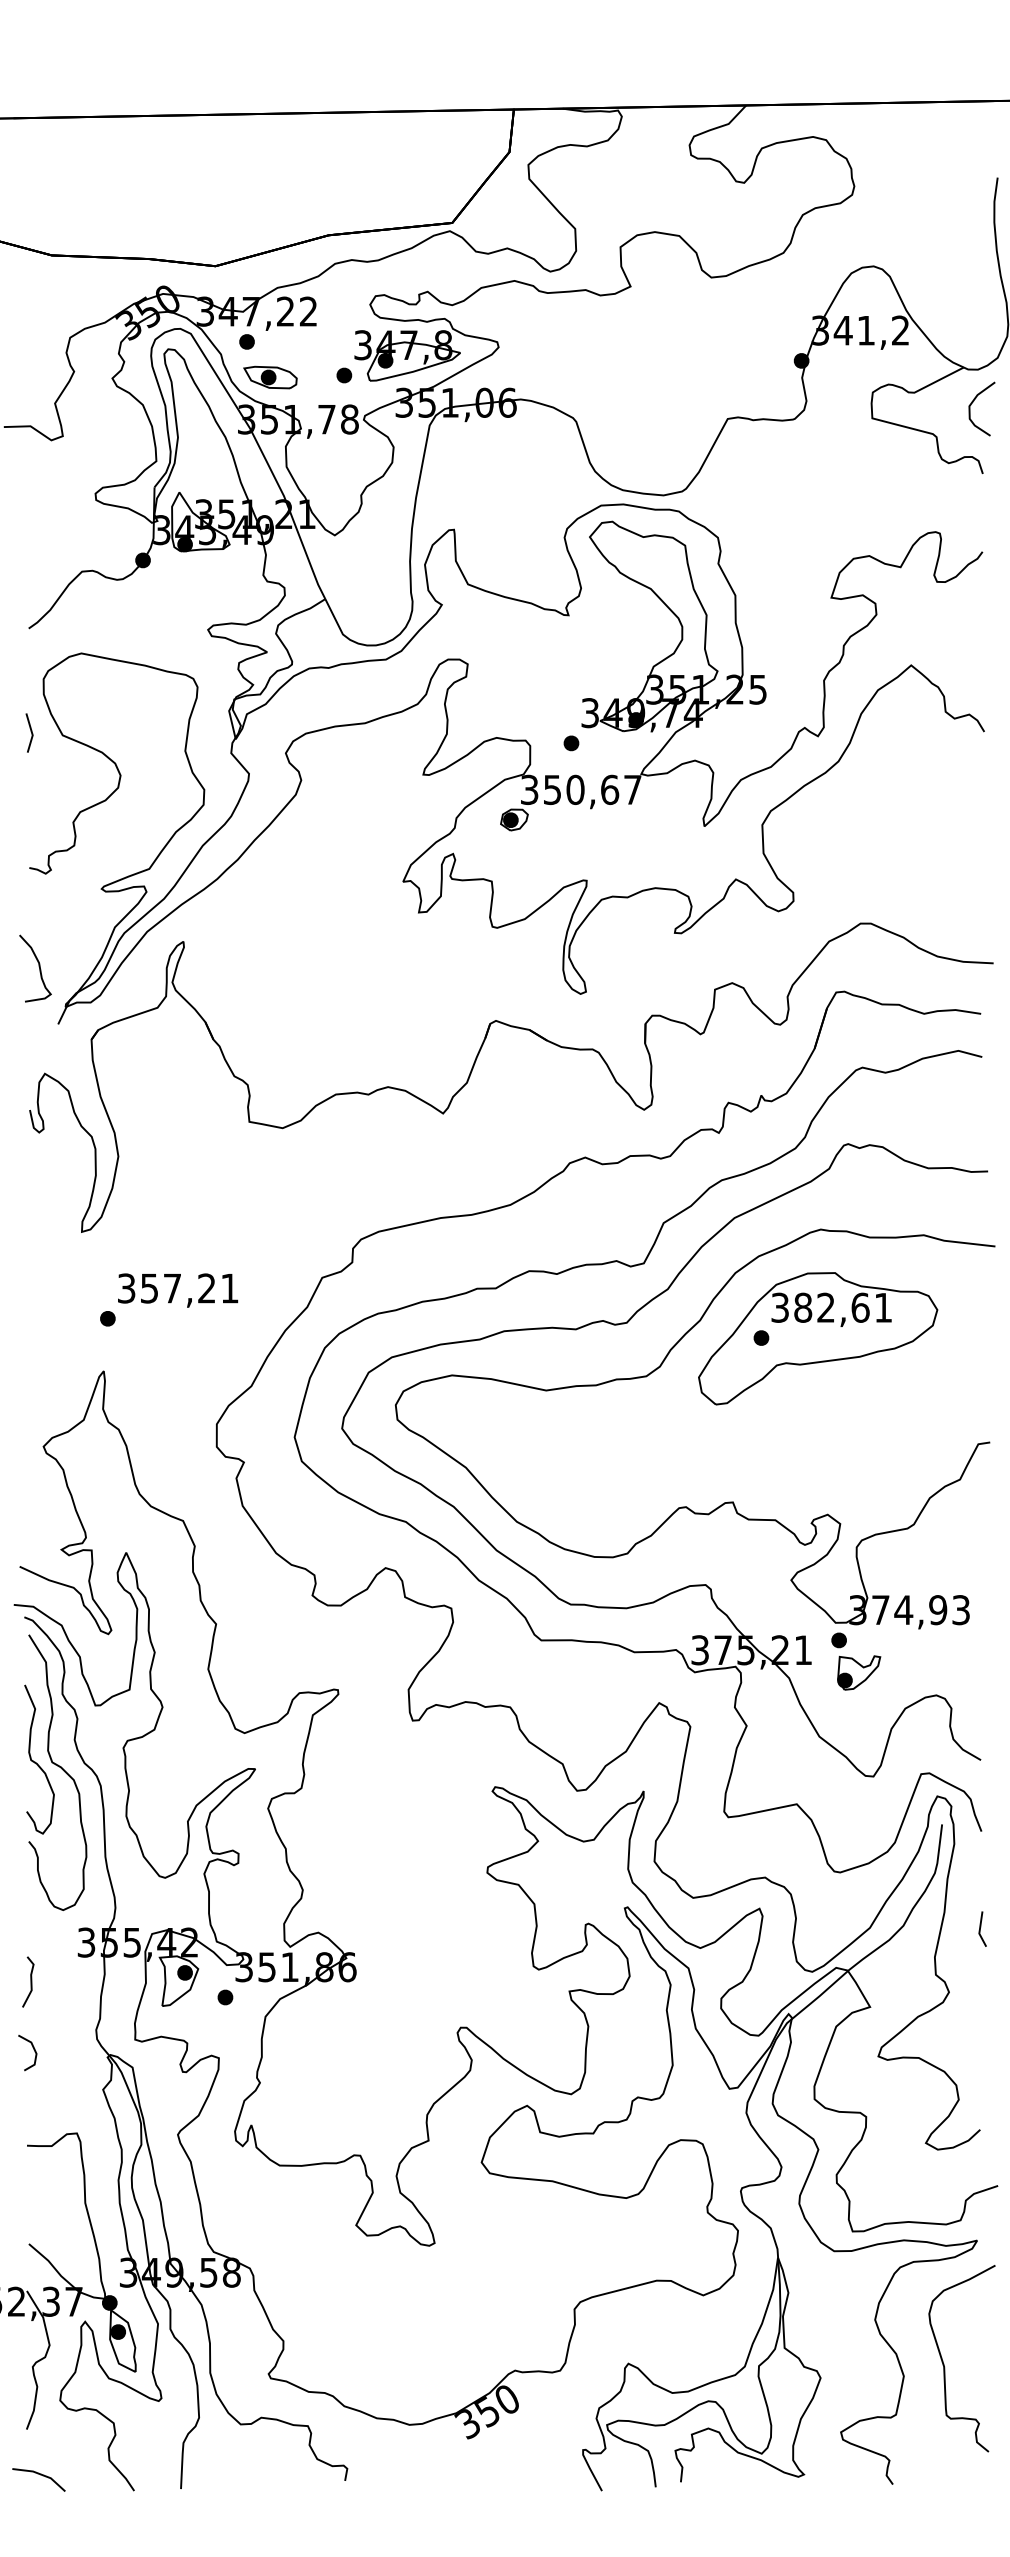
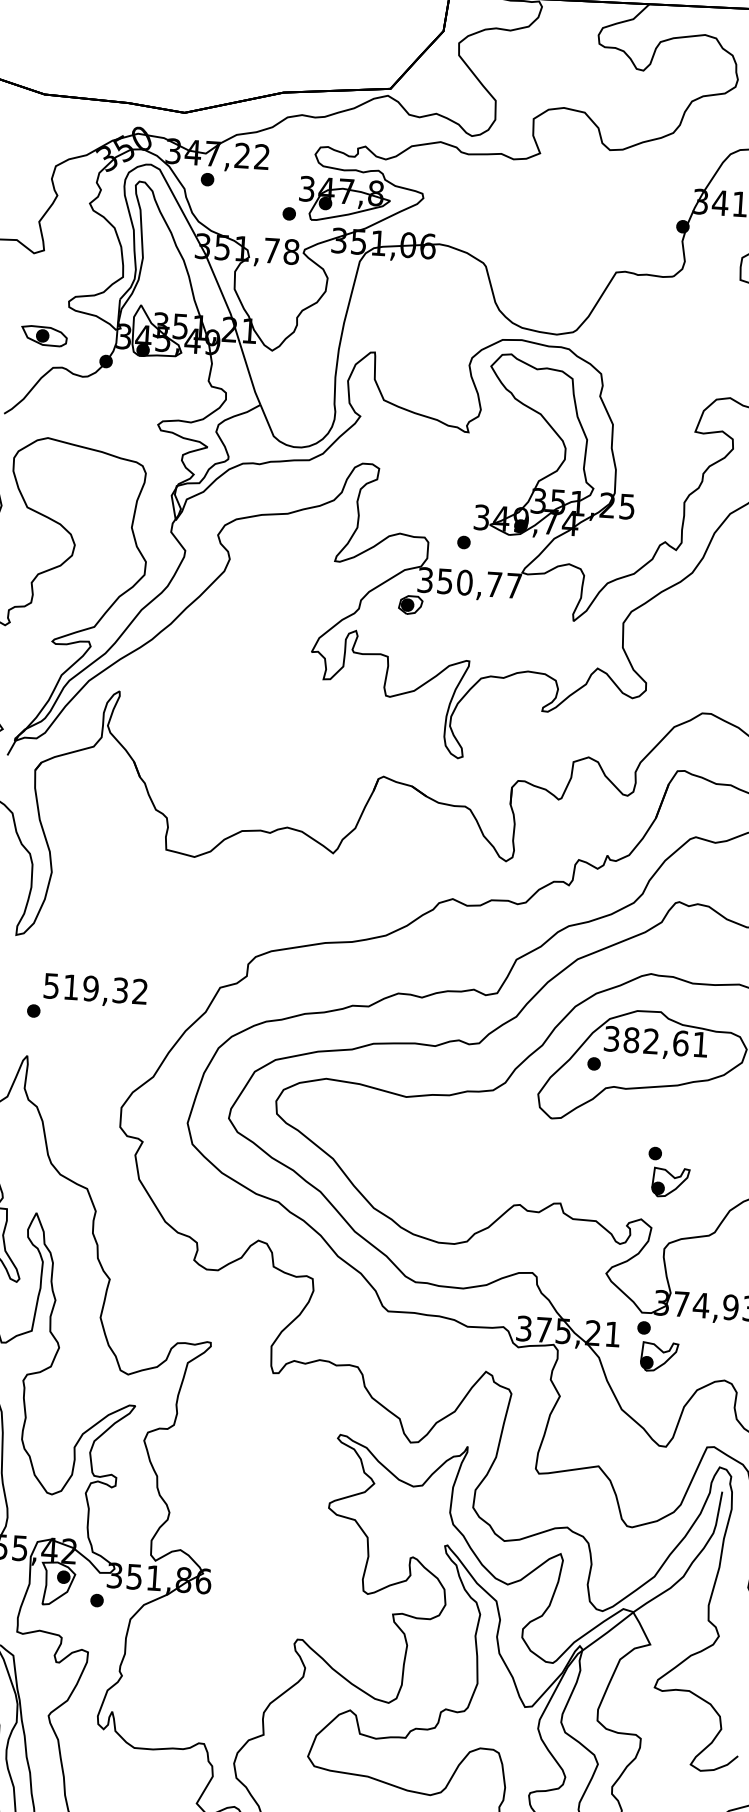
part: (270, 377) -> (44, 336), moved
text: (610, 789) -> (494, 584), 350,67 -> 350,77
text: (178, 1288) -> (96, 988), 357,21 -> 519,32
part: (856, 1458) -> (669, 1172), added

